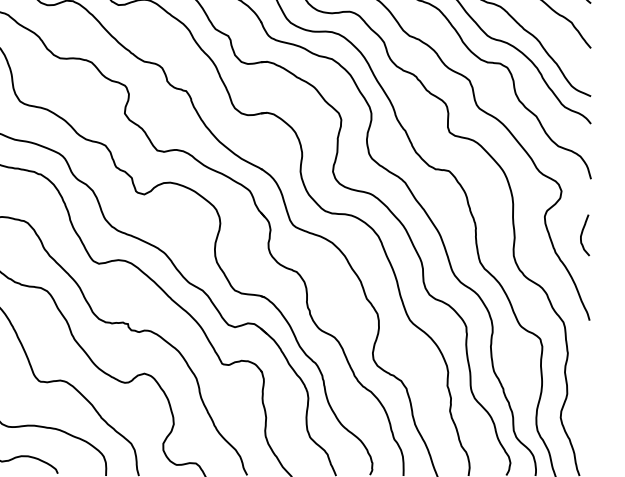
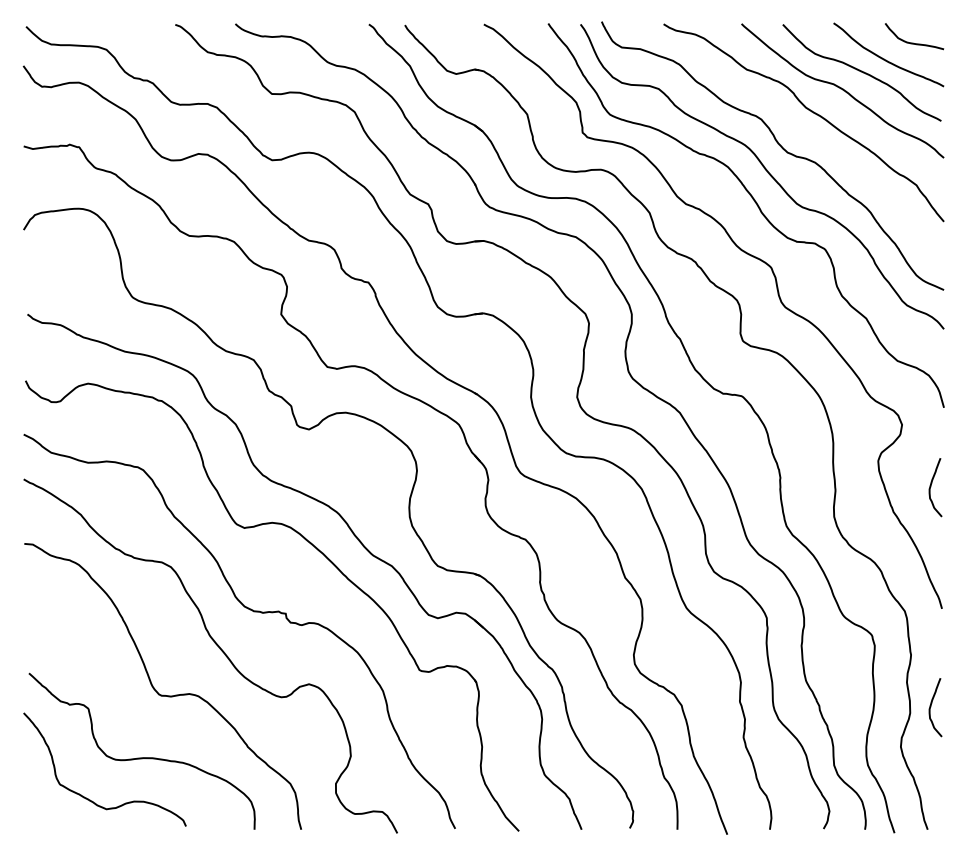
curve: (582, 390) -> (931, 707), added

